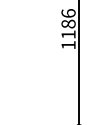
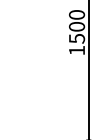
text: (68, 24) -> (76, 27), 1186 -> 1500

